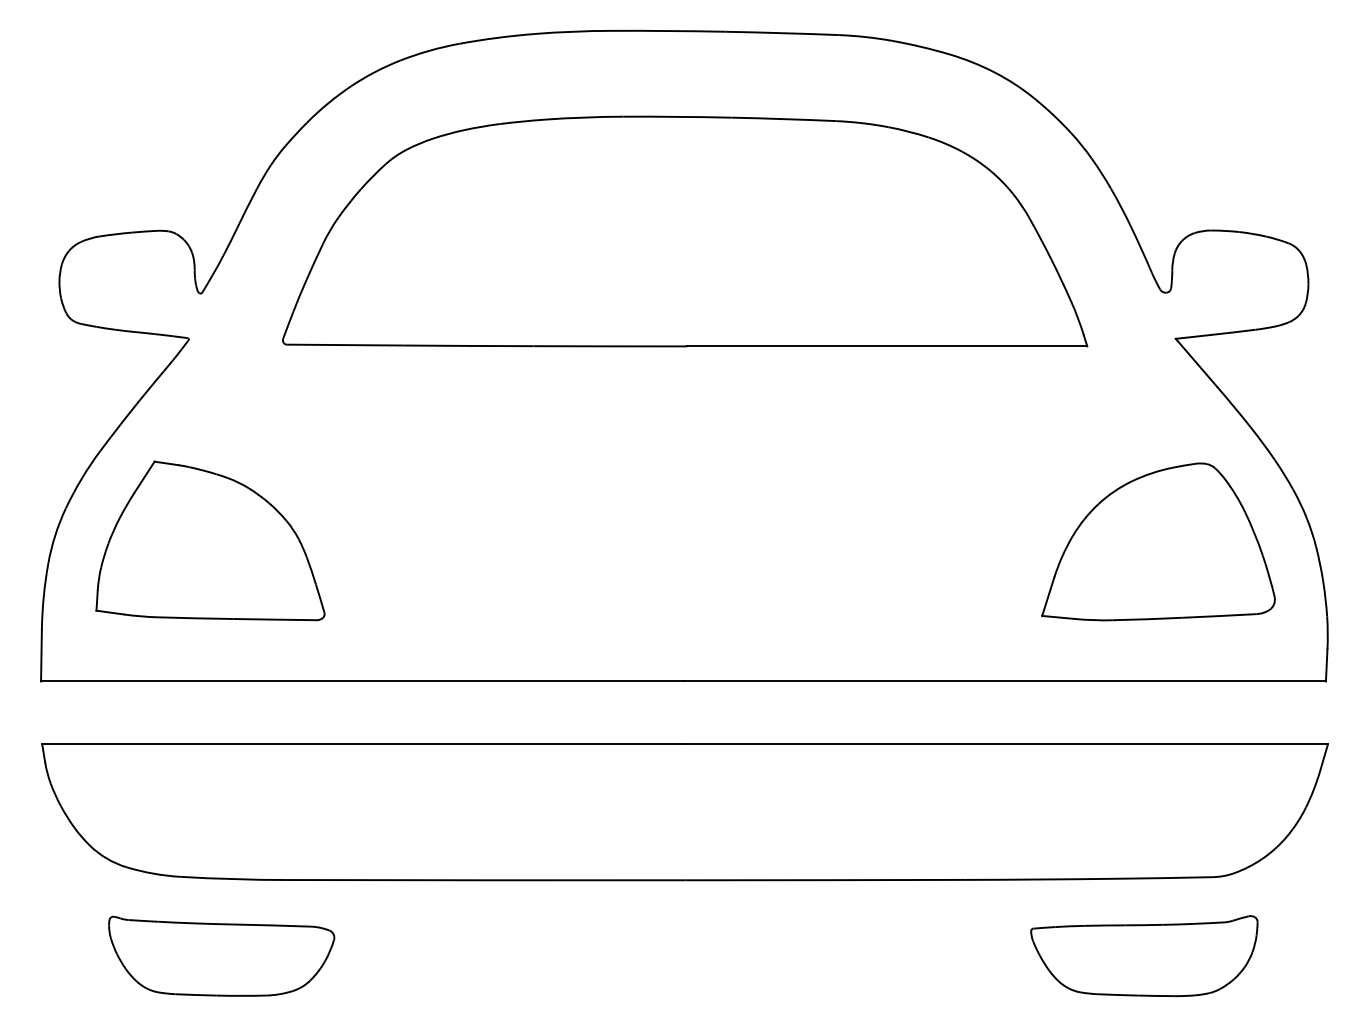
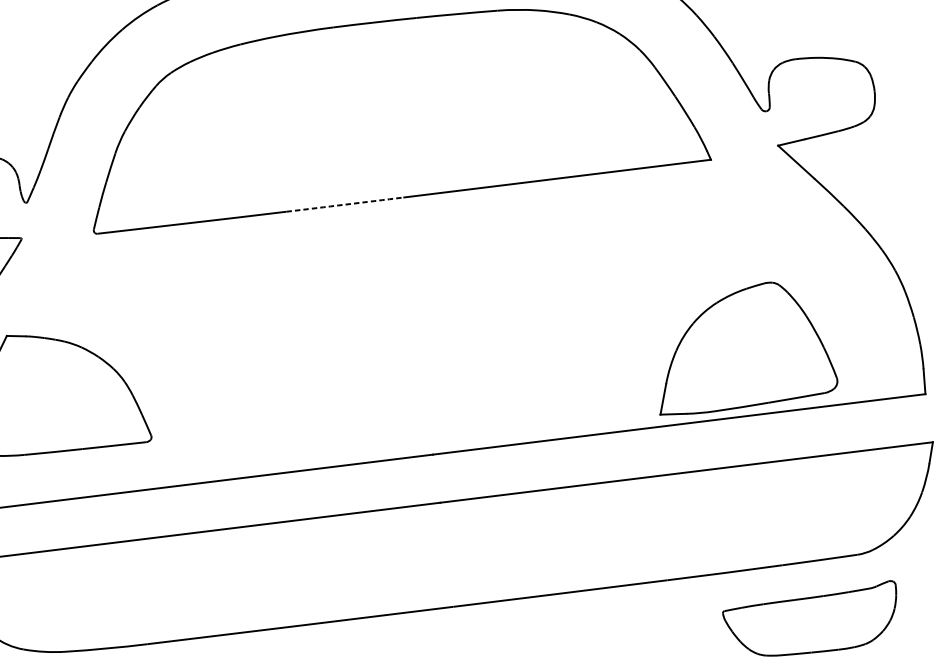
arc: (610, 346) -> (345, 204), solid -> dashed
part: (1158, 541) -> (742, 346), moved

